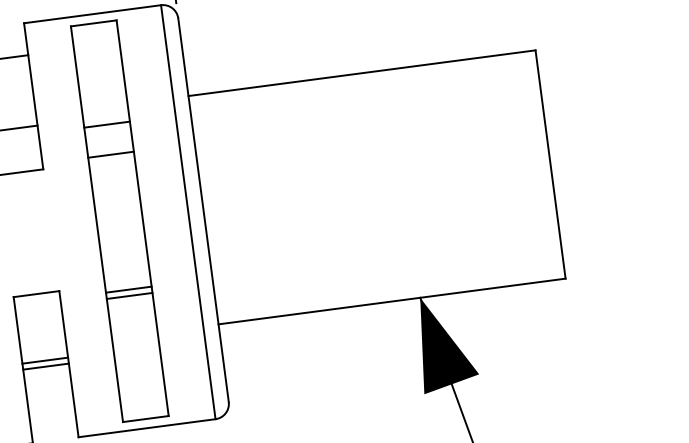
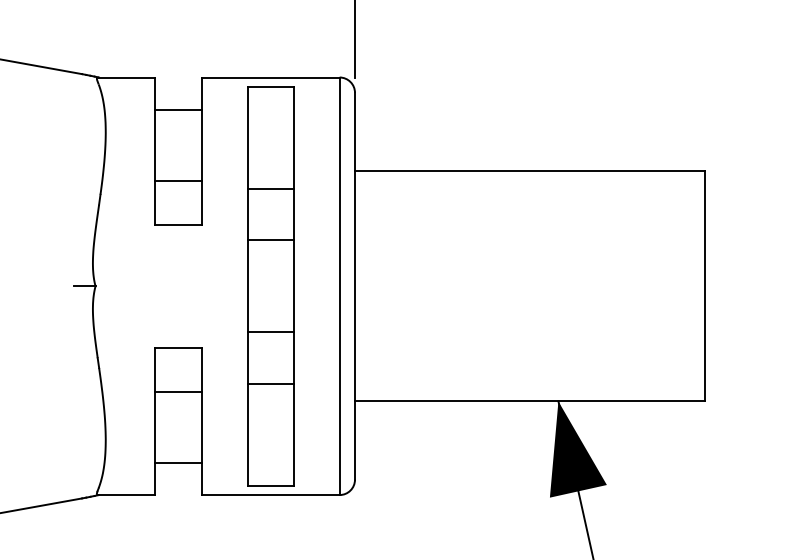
line: (111, 155) -> (270, 240), moved
line: (128, 289) -> (270, 332), moved
line: (129, 295) -> (270, 383), moved
line: (45, 360) -> (178, 391), moved
line: (46, 366) -> (178, 462), moved

